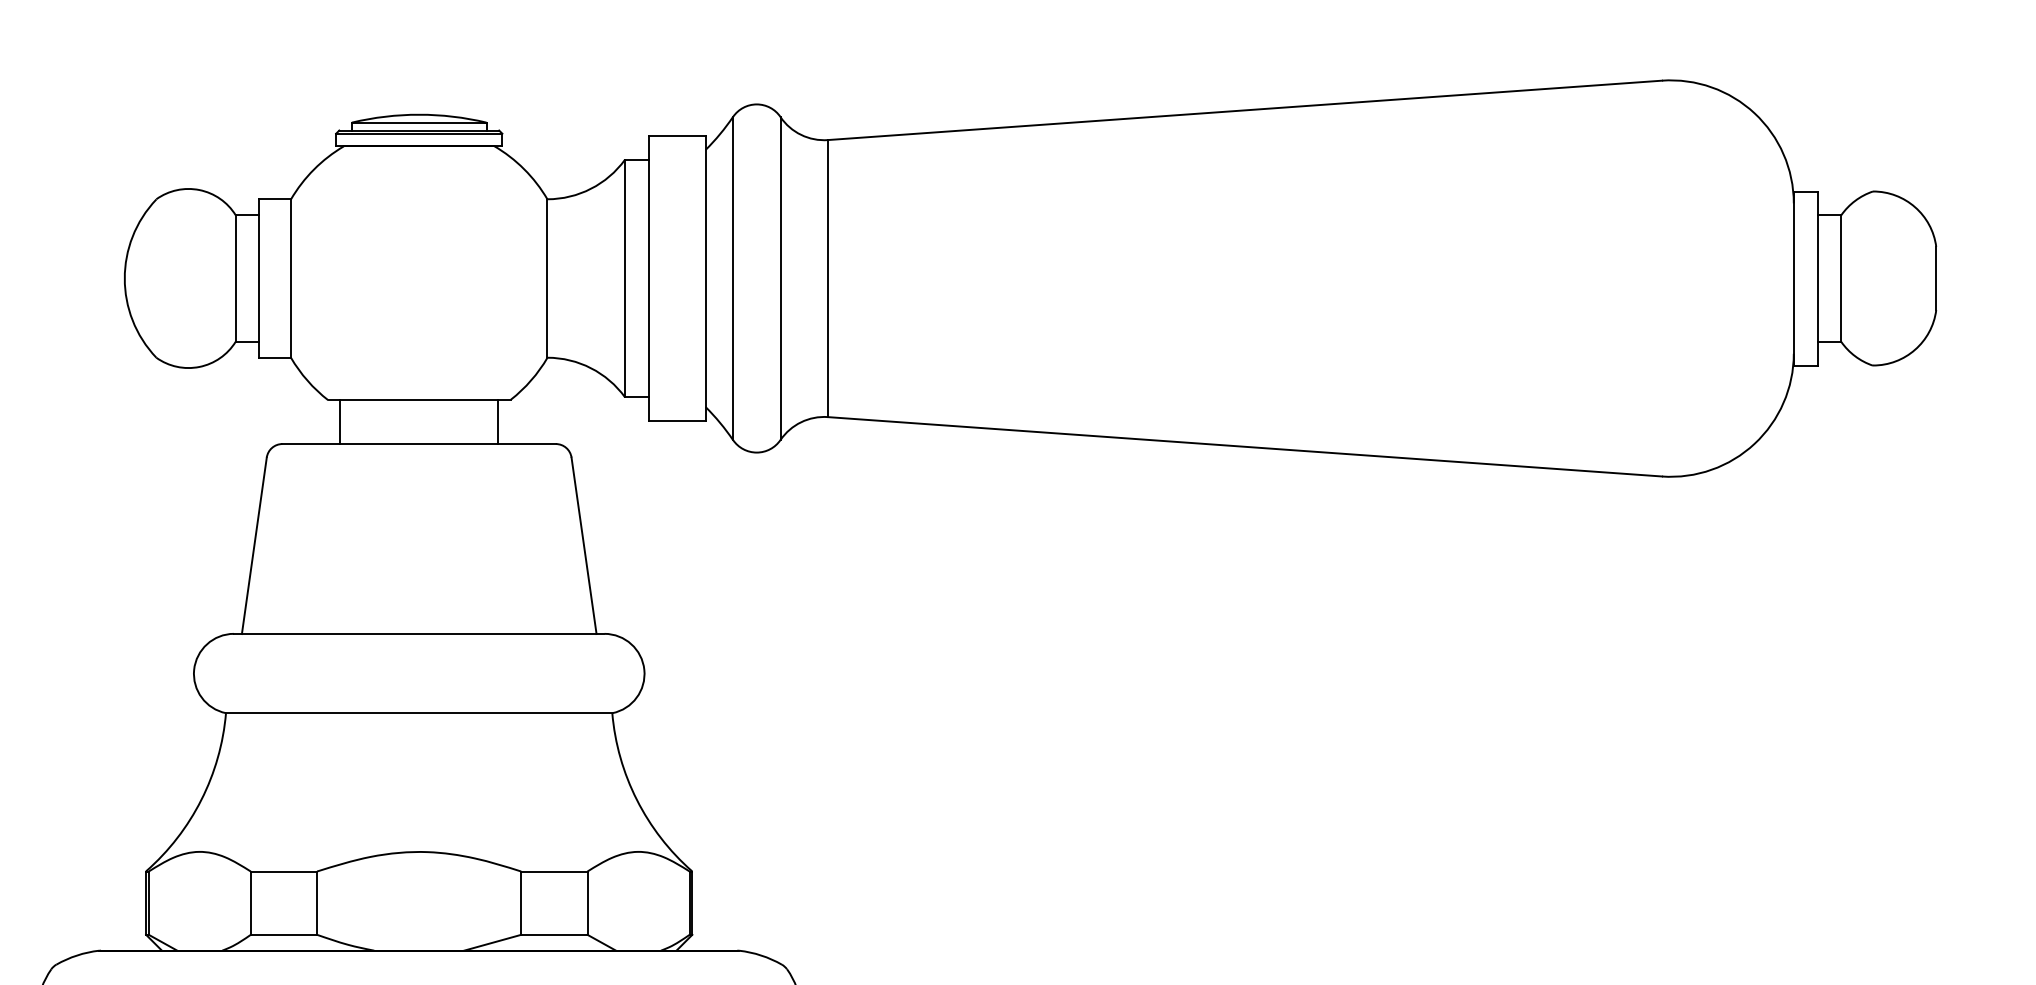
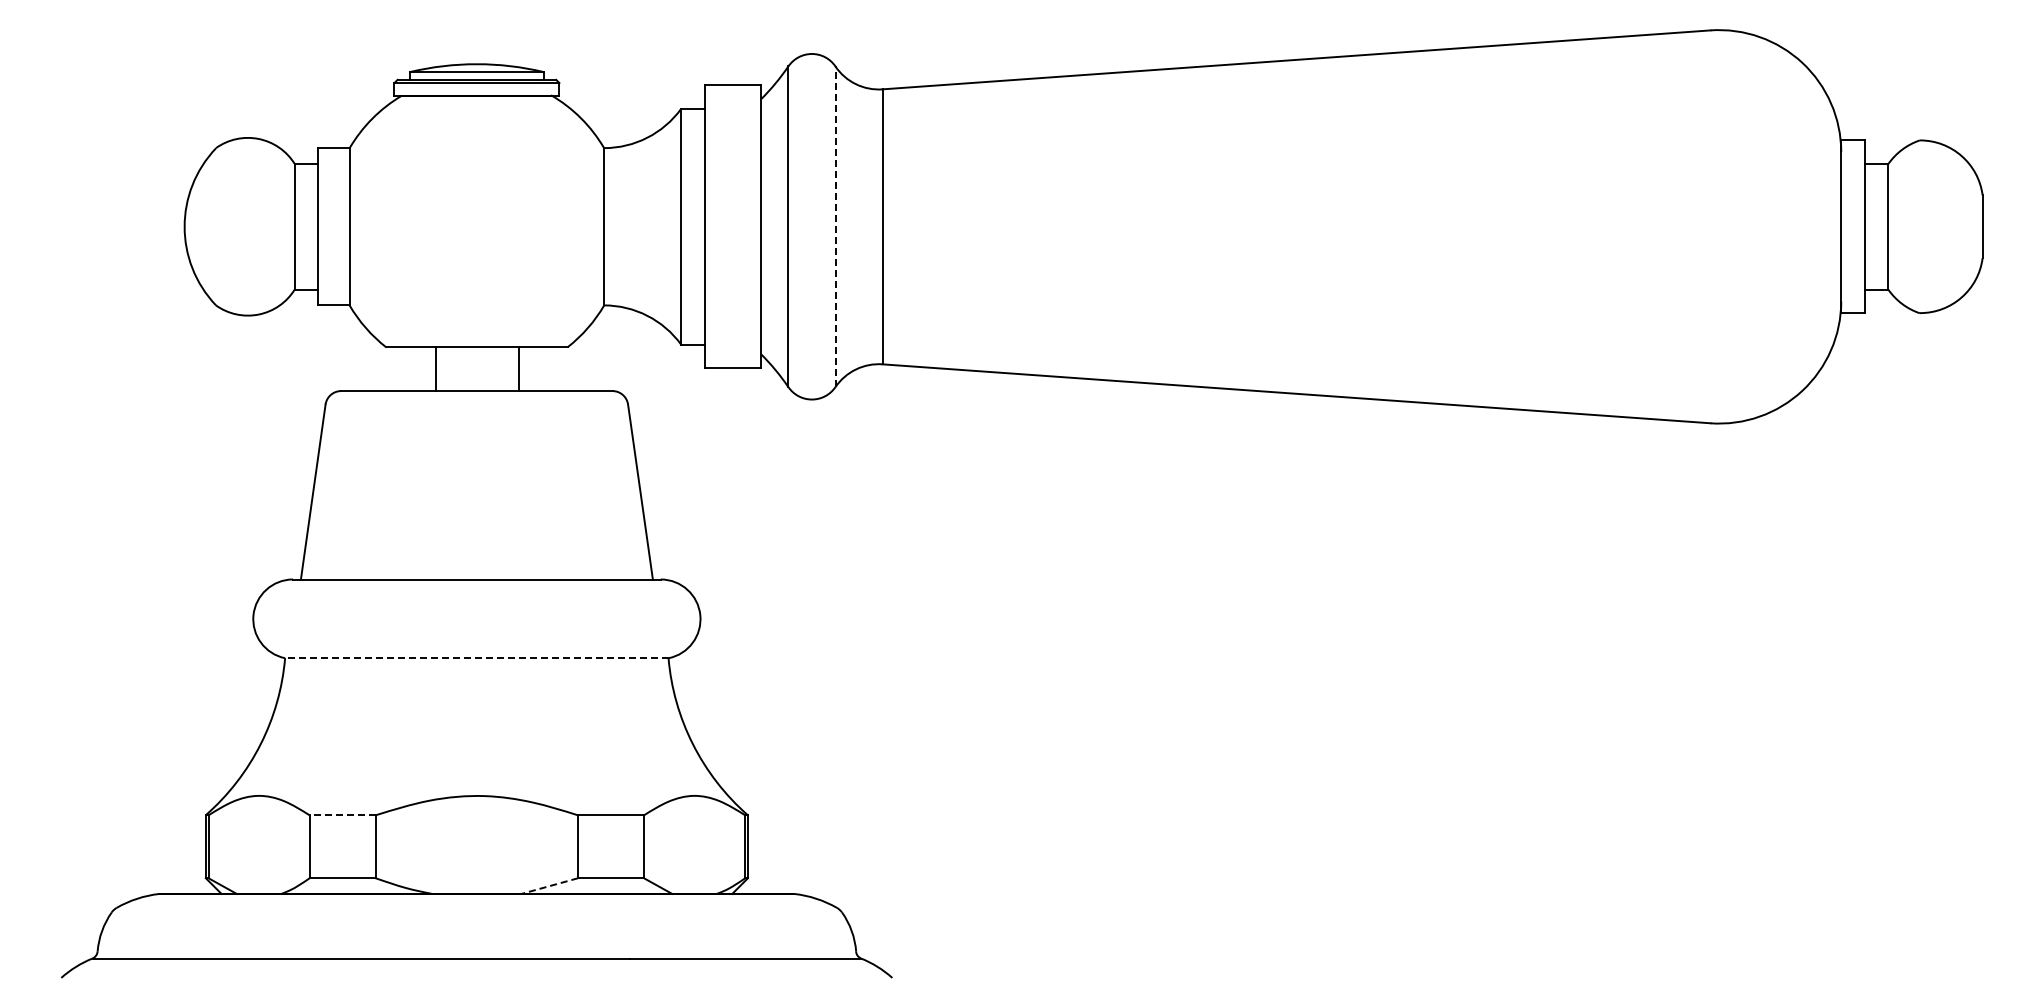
line: (780, 278) -> (835, 226), solid -> dashed
line: (340, 422) -> (436, 369), moved
line: (498, 422) -> (519, 369), moved
line: (418, 713) -> (476, 658), solid -> dashed
line: (283, 871) -> (342, 815), solid -> dashed
line: (492, 943) -> (549, 886), solid -> dashed

